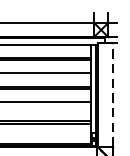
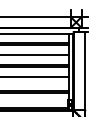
line: (113, 95) -> (85, 71), dashed -> solid

